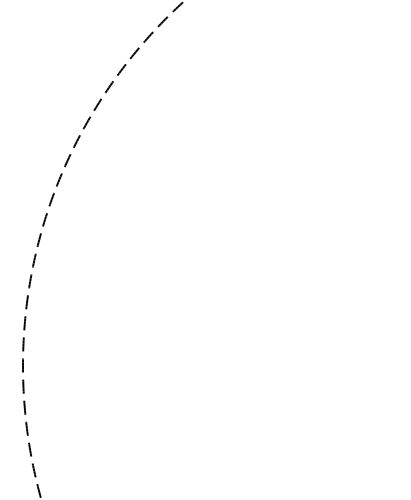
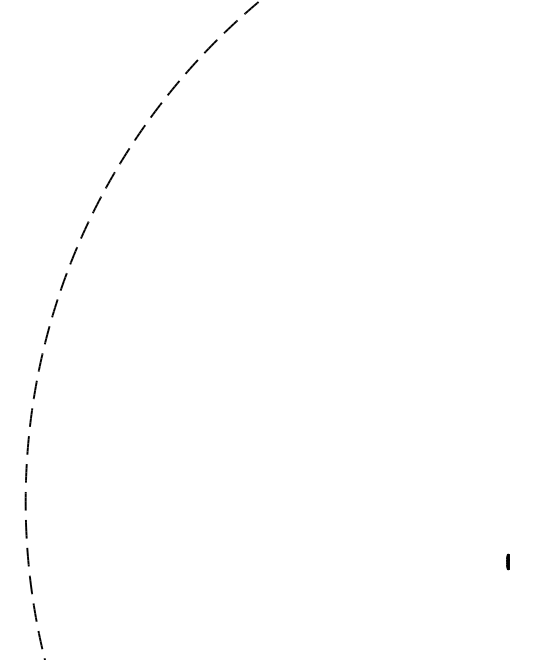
part: (386, 411) -> (506, 562), added

